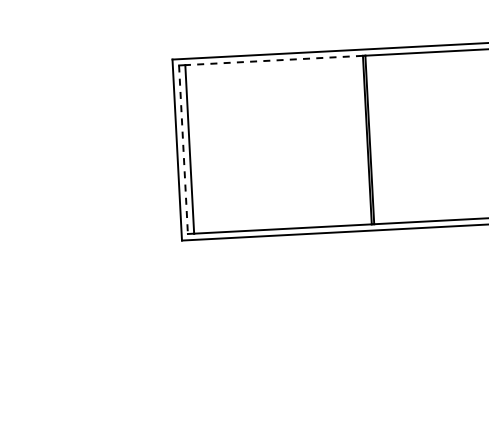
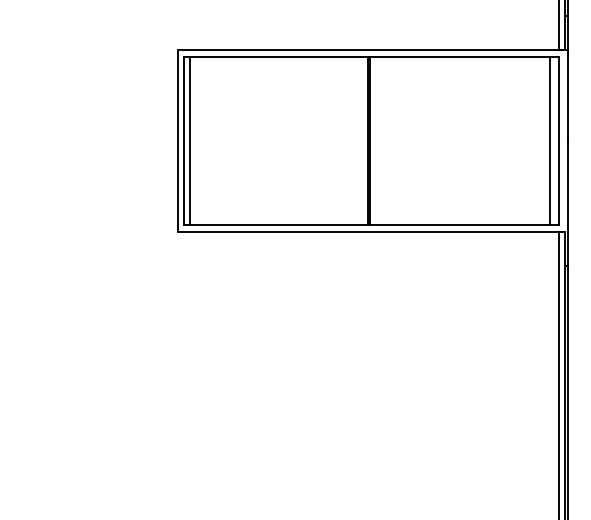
line: (273, 60) -> (278, 56), dashed -> solid
line: (183, 150) -> (183, 141), dashed -> solid

